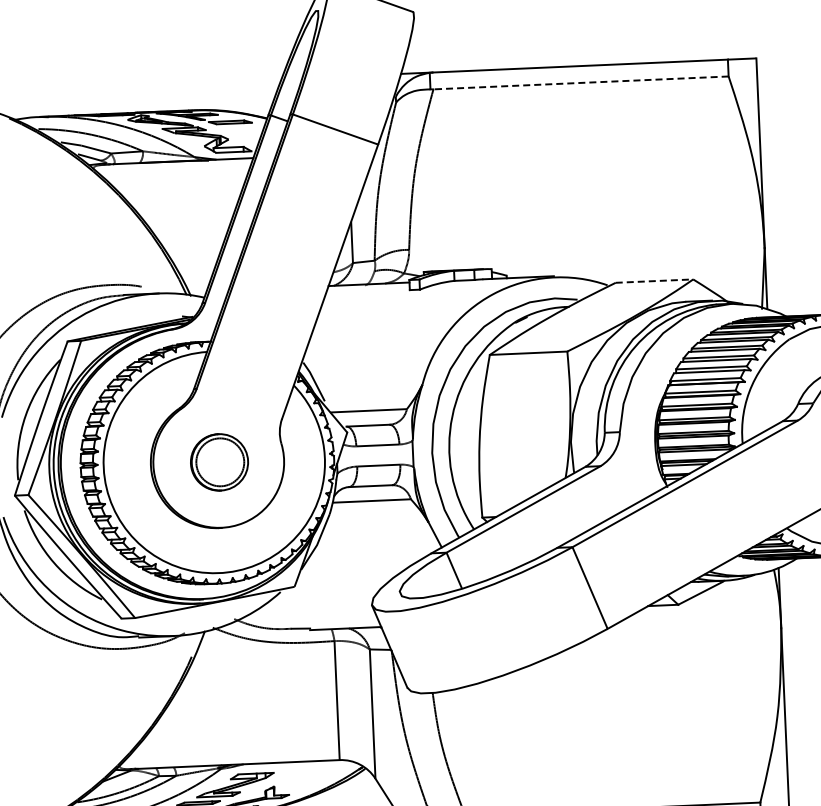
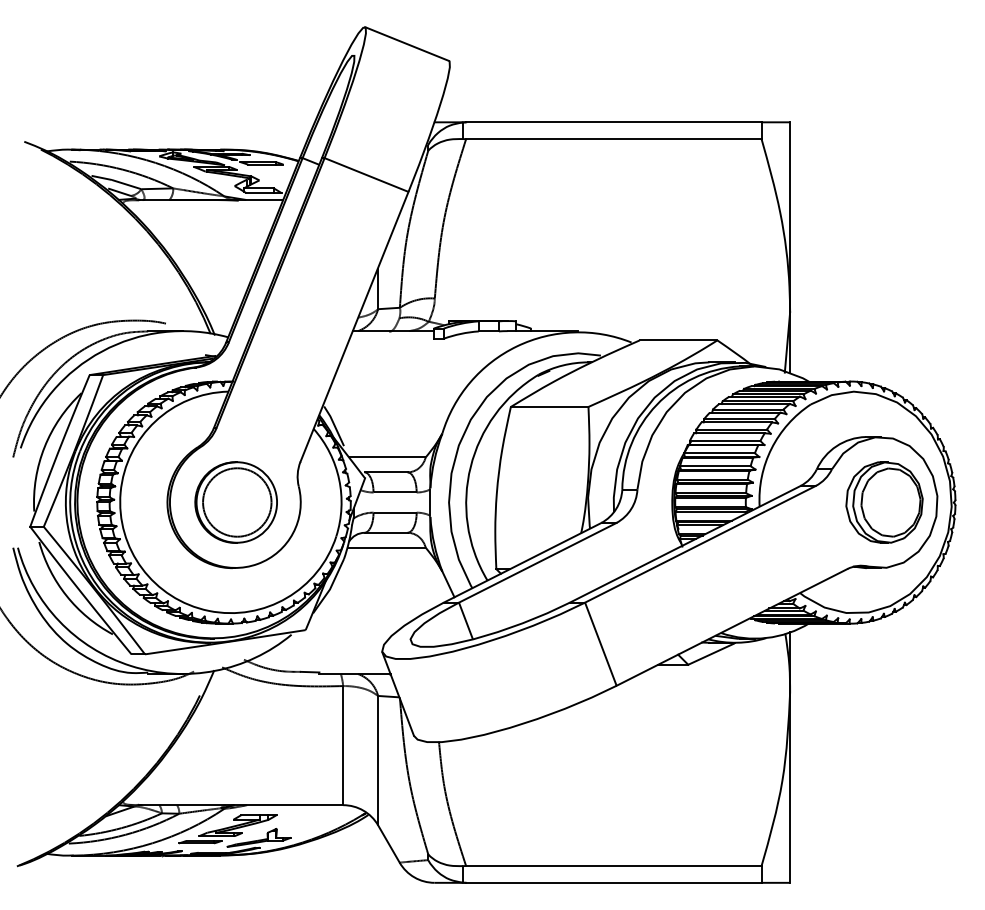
line: (580, 83) -> (613, 139), dashed -> solid
line: (654, 281) -> (678, 340), dashed -> solid
part: (218, 462) -> (235, 502), size x1.43

